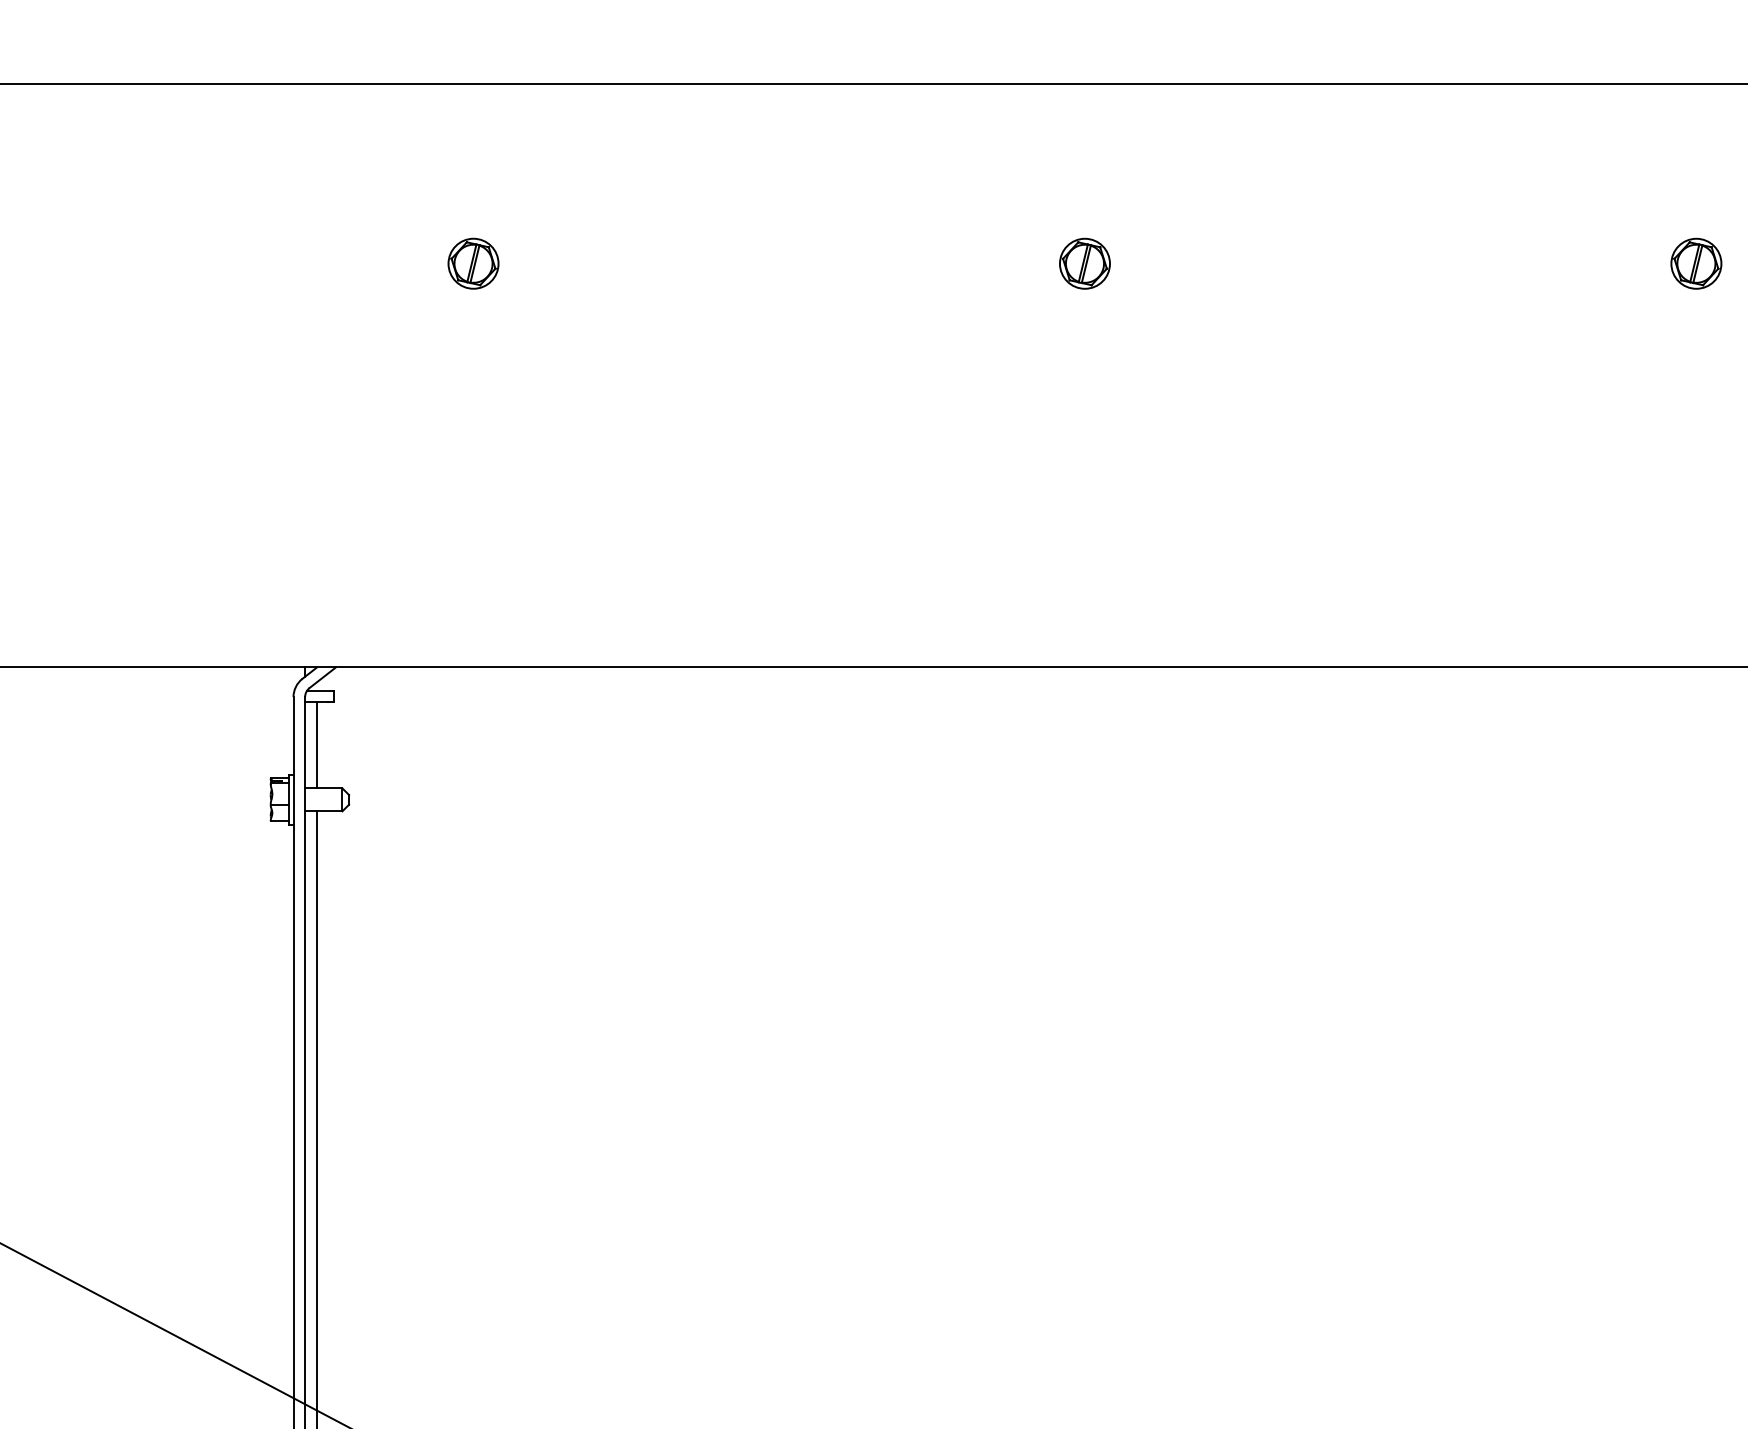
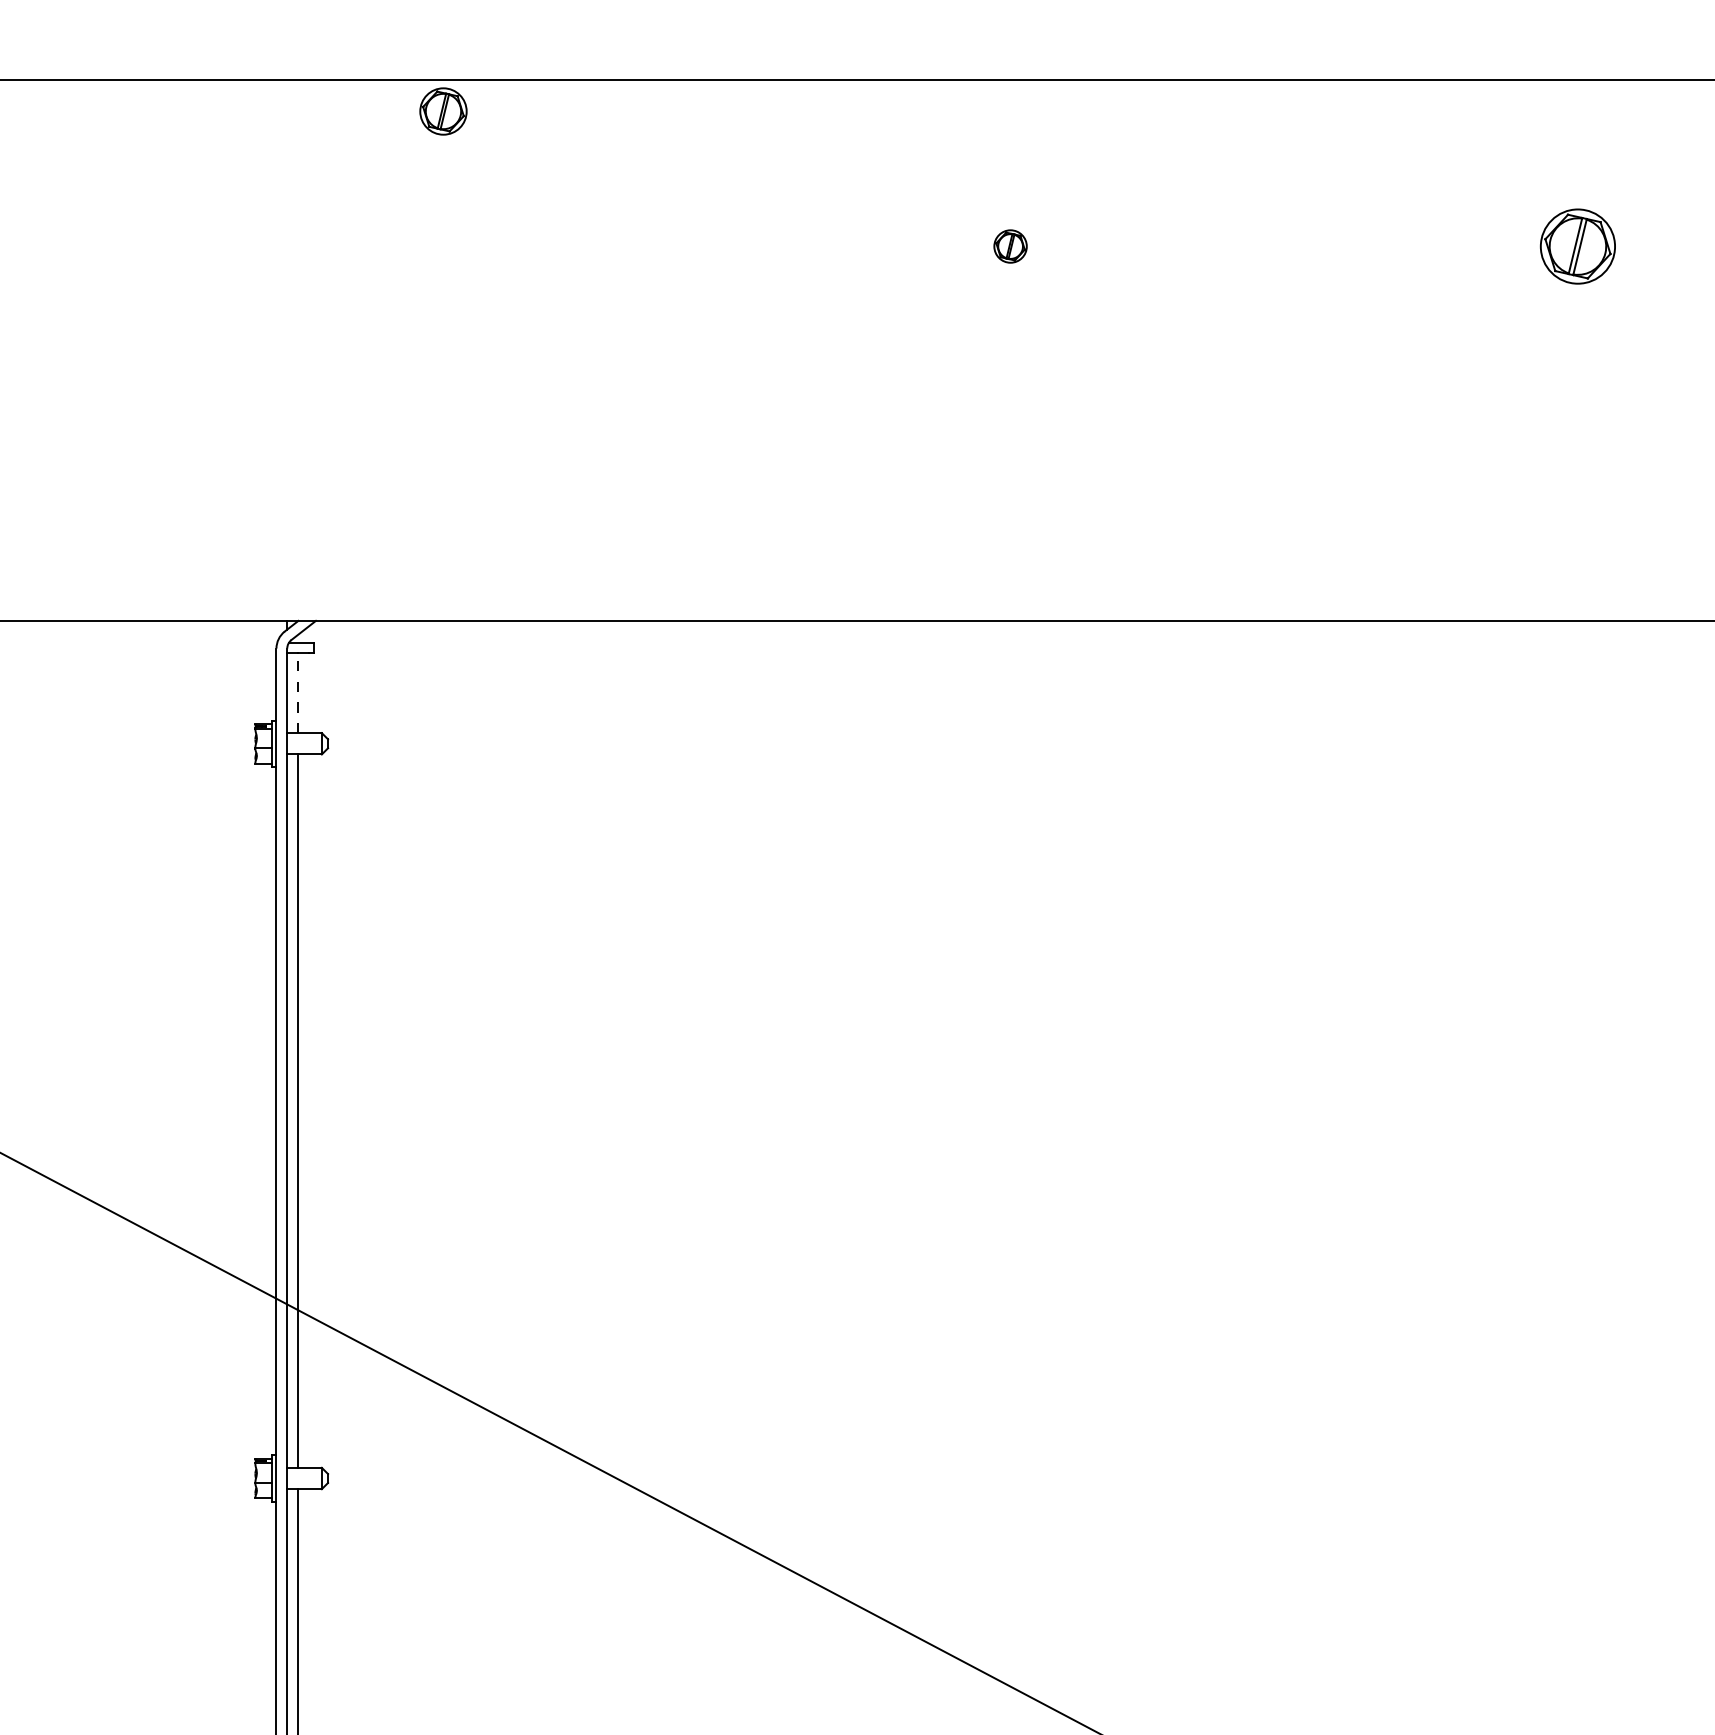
part: (473, 263) -> (443, 111), moved
part: (1084, 263) -> (1010, 246), size x0.7
part: (1696, 263) -> (1577, 246), size x1.6
line: (317, 745) -> (298, 693), solid -> dashed

